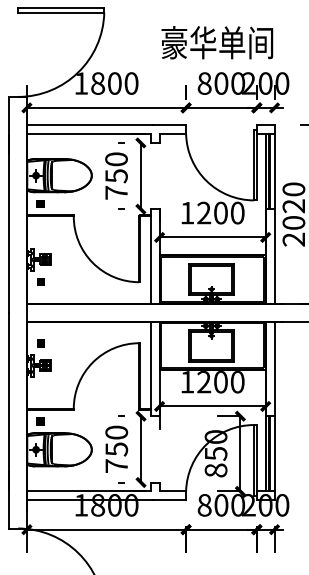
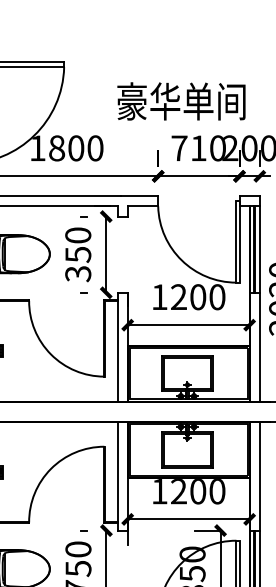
text: (217, 42) -> (181, 101), moved
text: (212, 83) -> (188, 148), 800 -> 710
text: (116, 192) -> (78, 273), 750 -> 350

